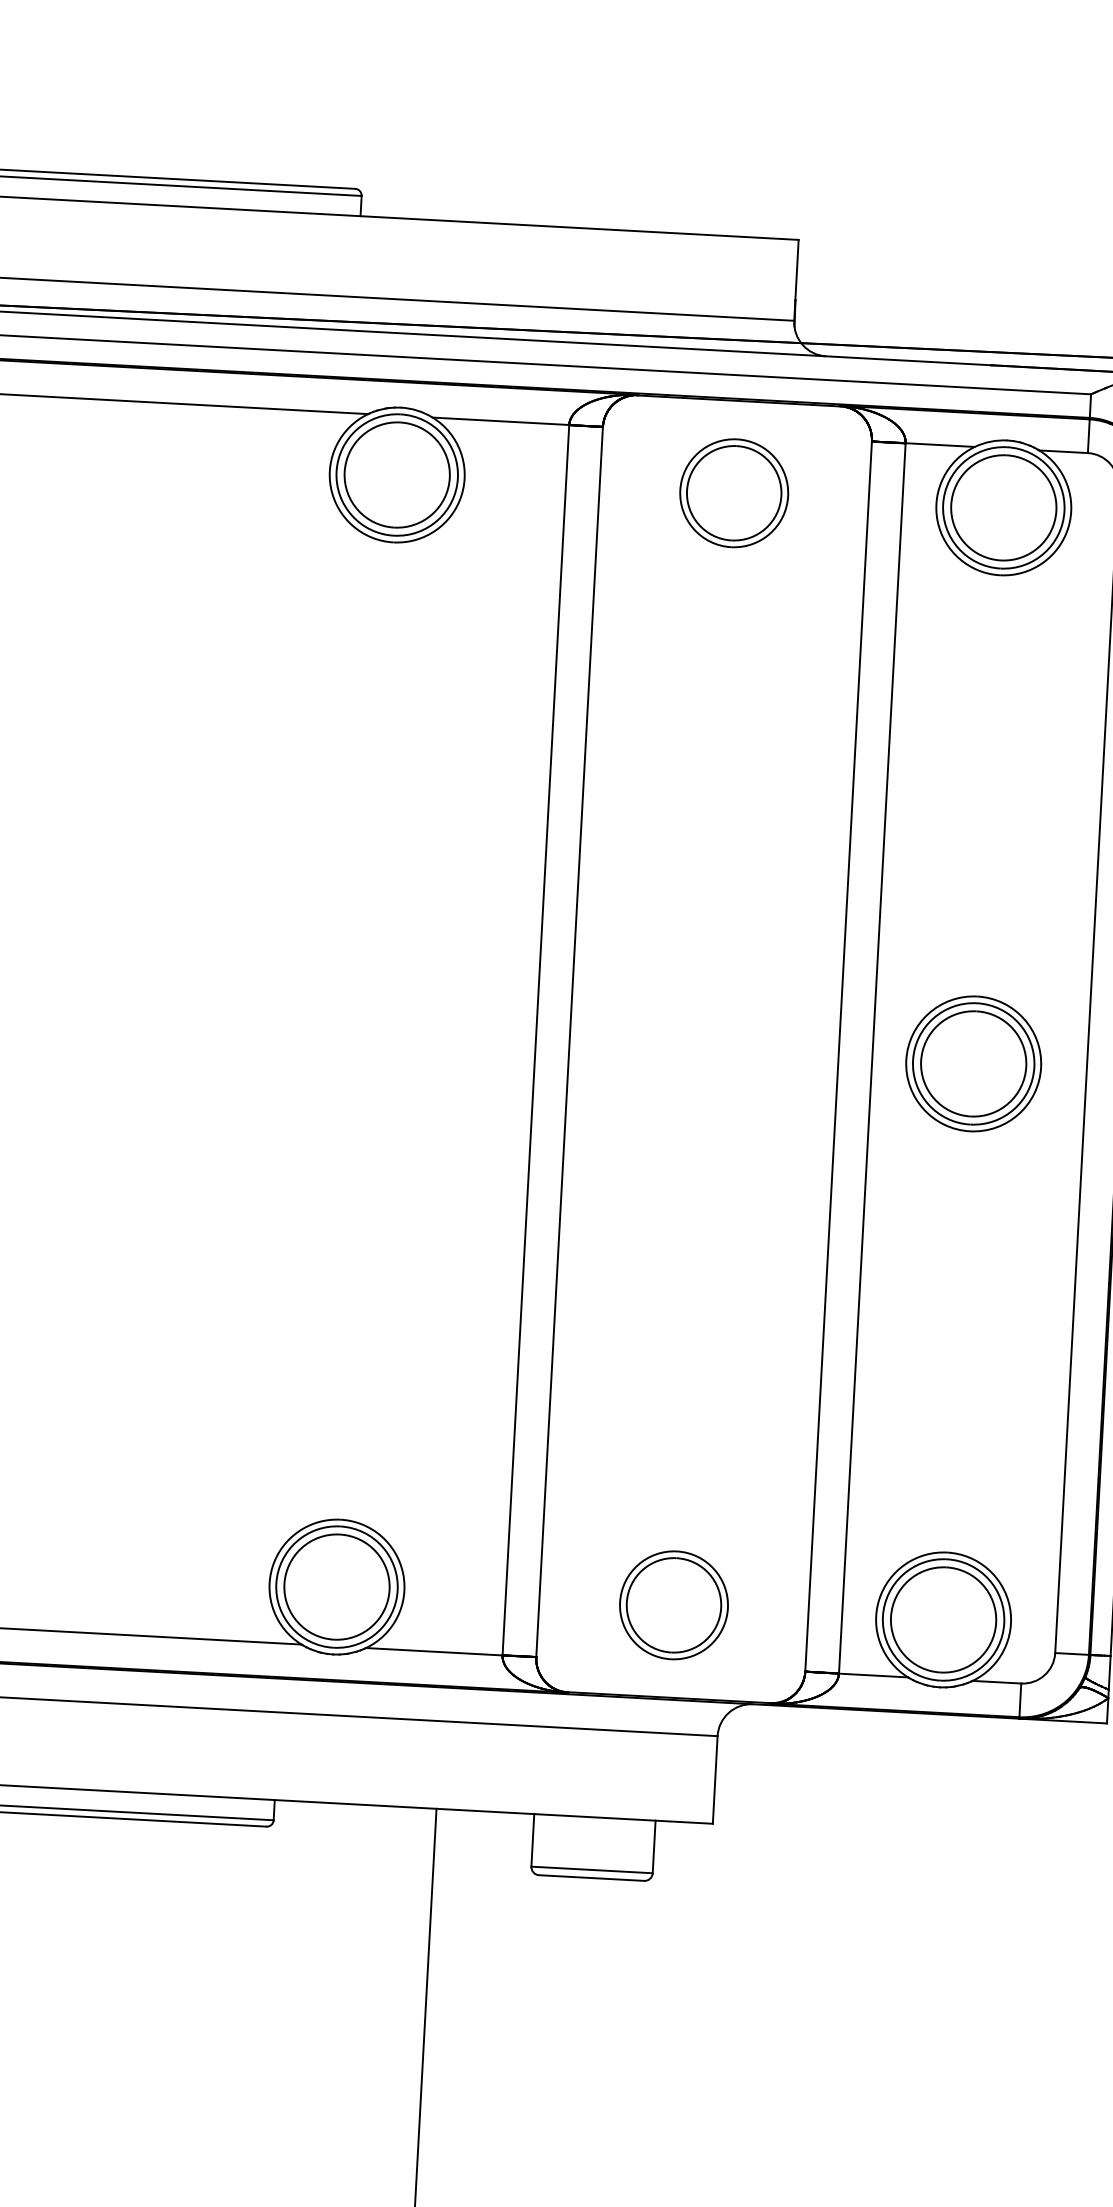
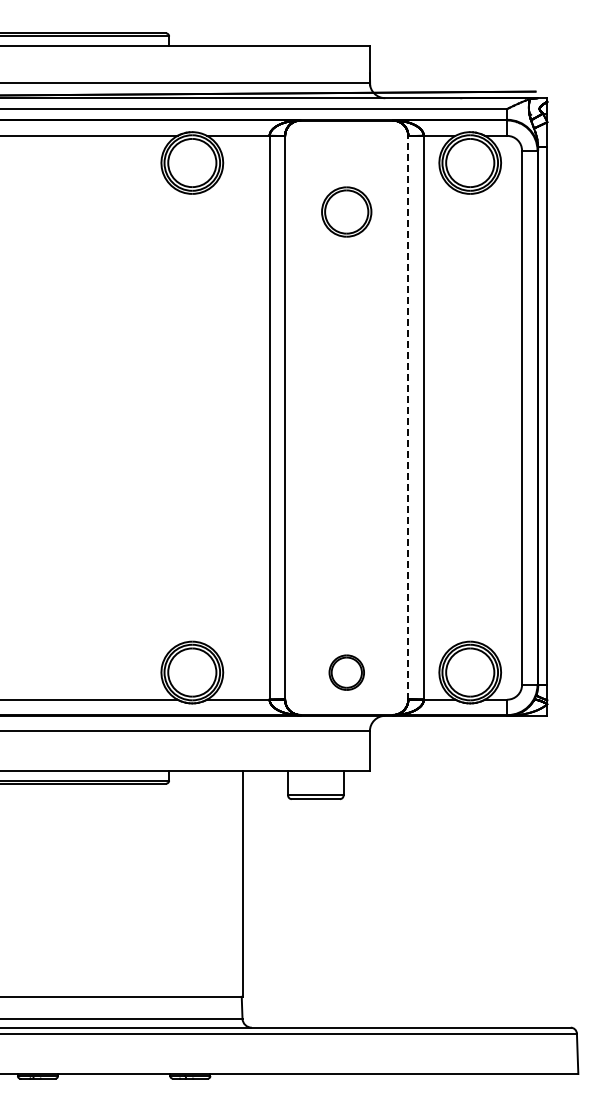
part: (733, 492) -> (346, 211), moved
line: (838, 1055) -> (408, 417), solid -> dashed
part: (972, 1063) -> (469, 417), removed
part: (673, 1605) -> (346, 672), size x0.7

